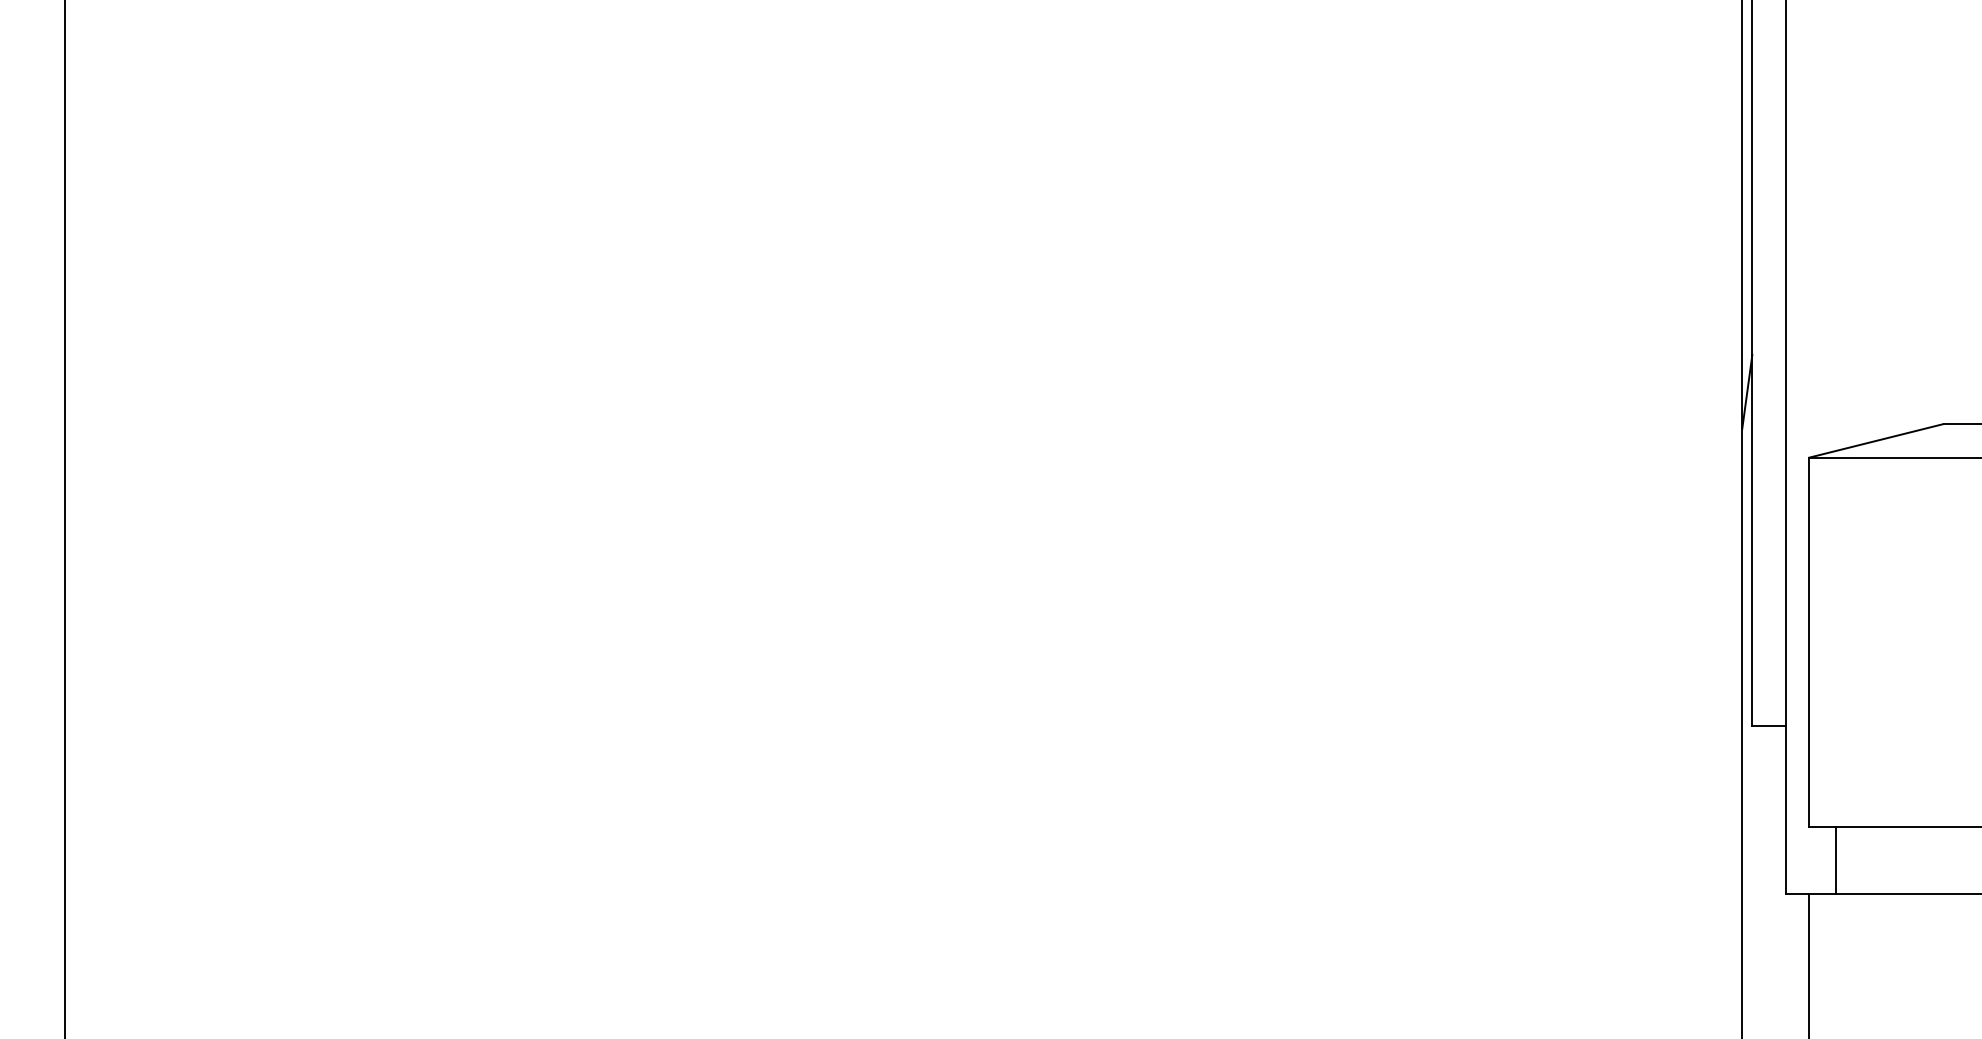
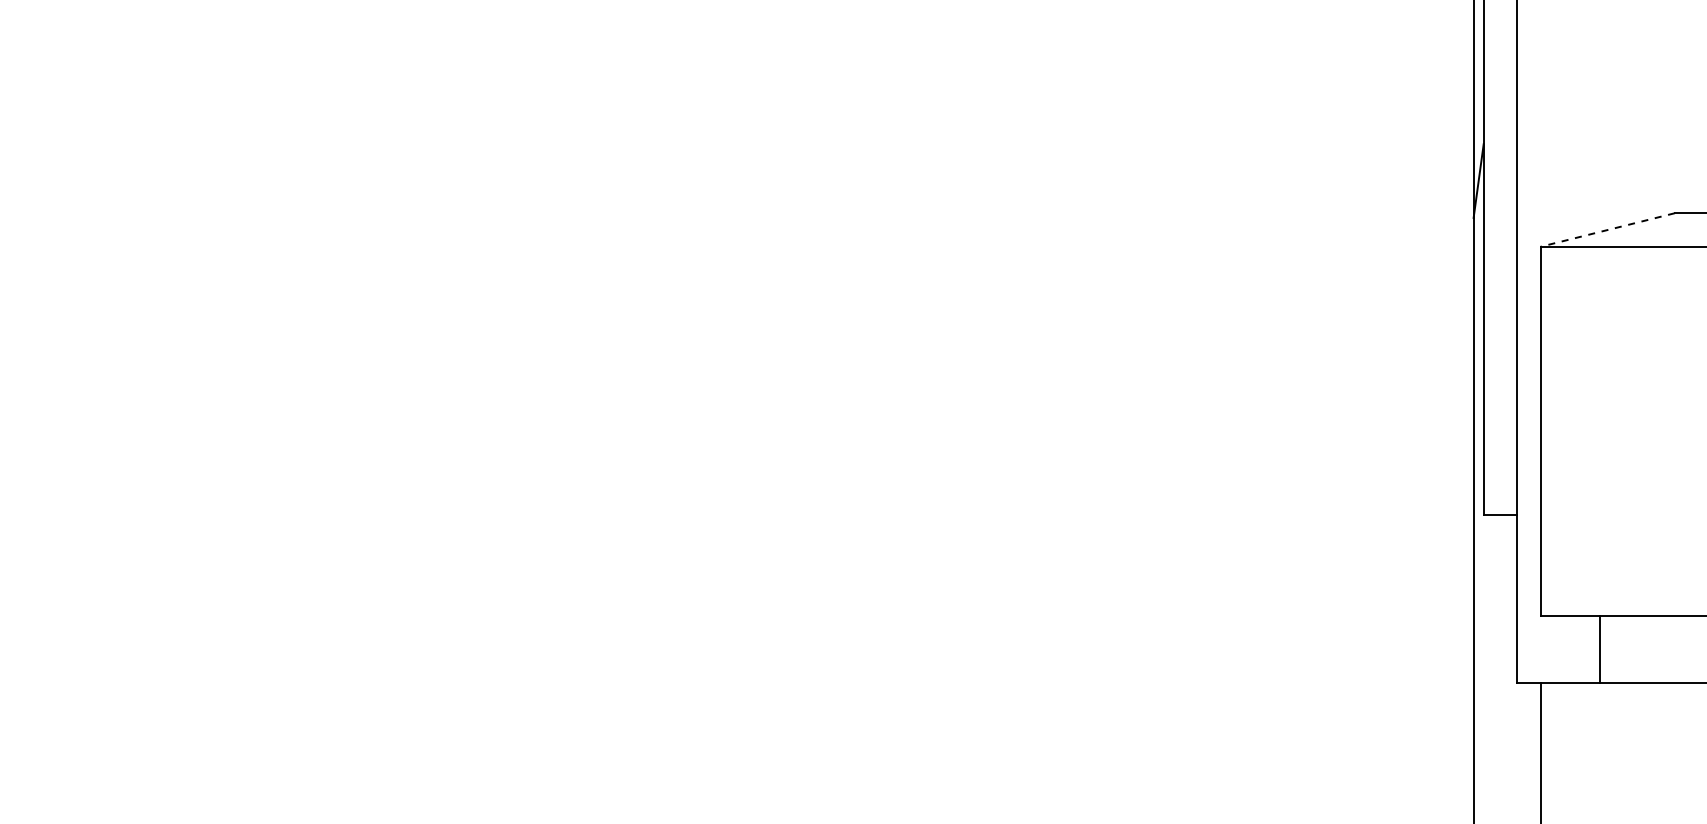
line: (1875, 440) -> (1606, 229), solid -> dashed
line: (1836, 859) -> (1599, 648), moved

